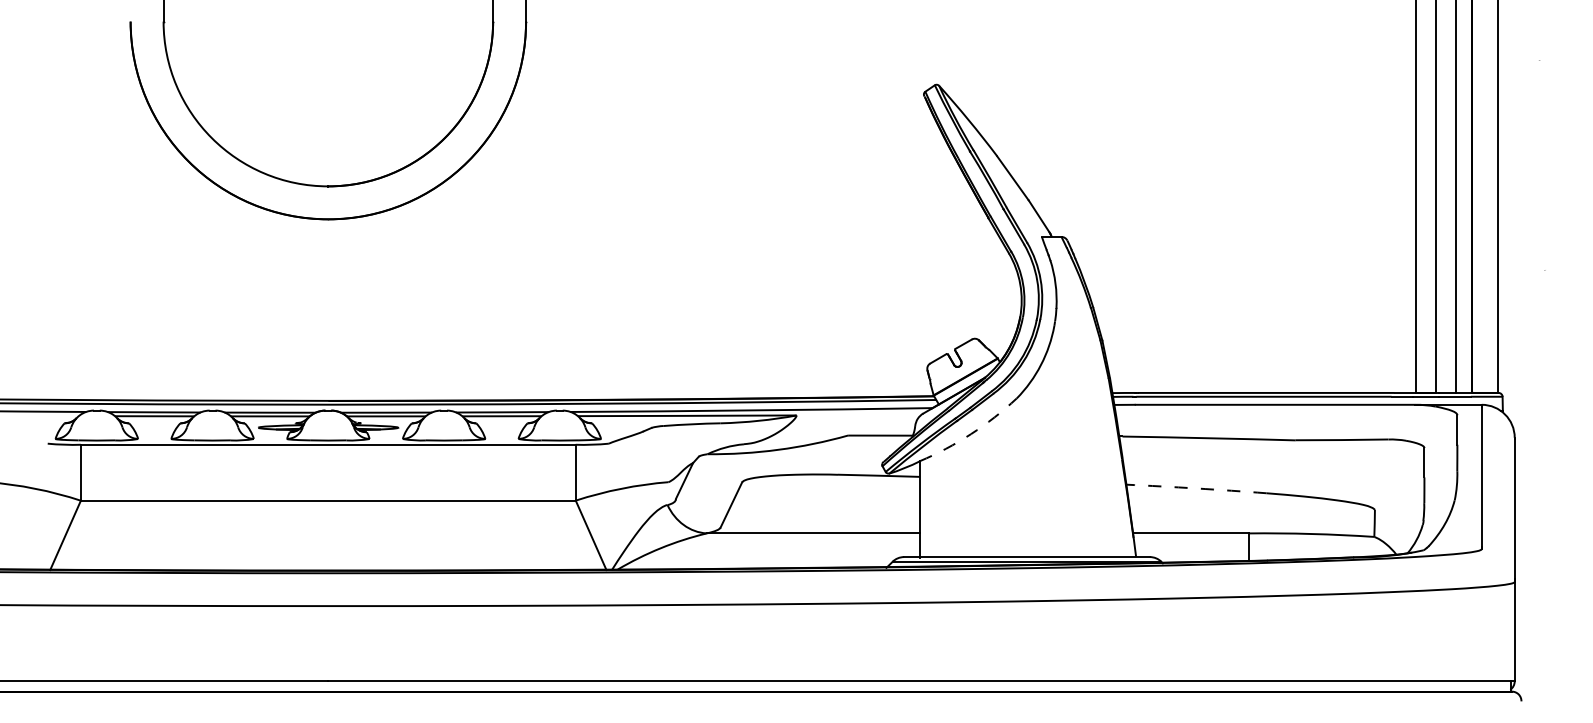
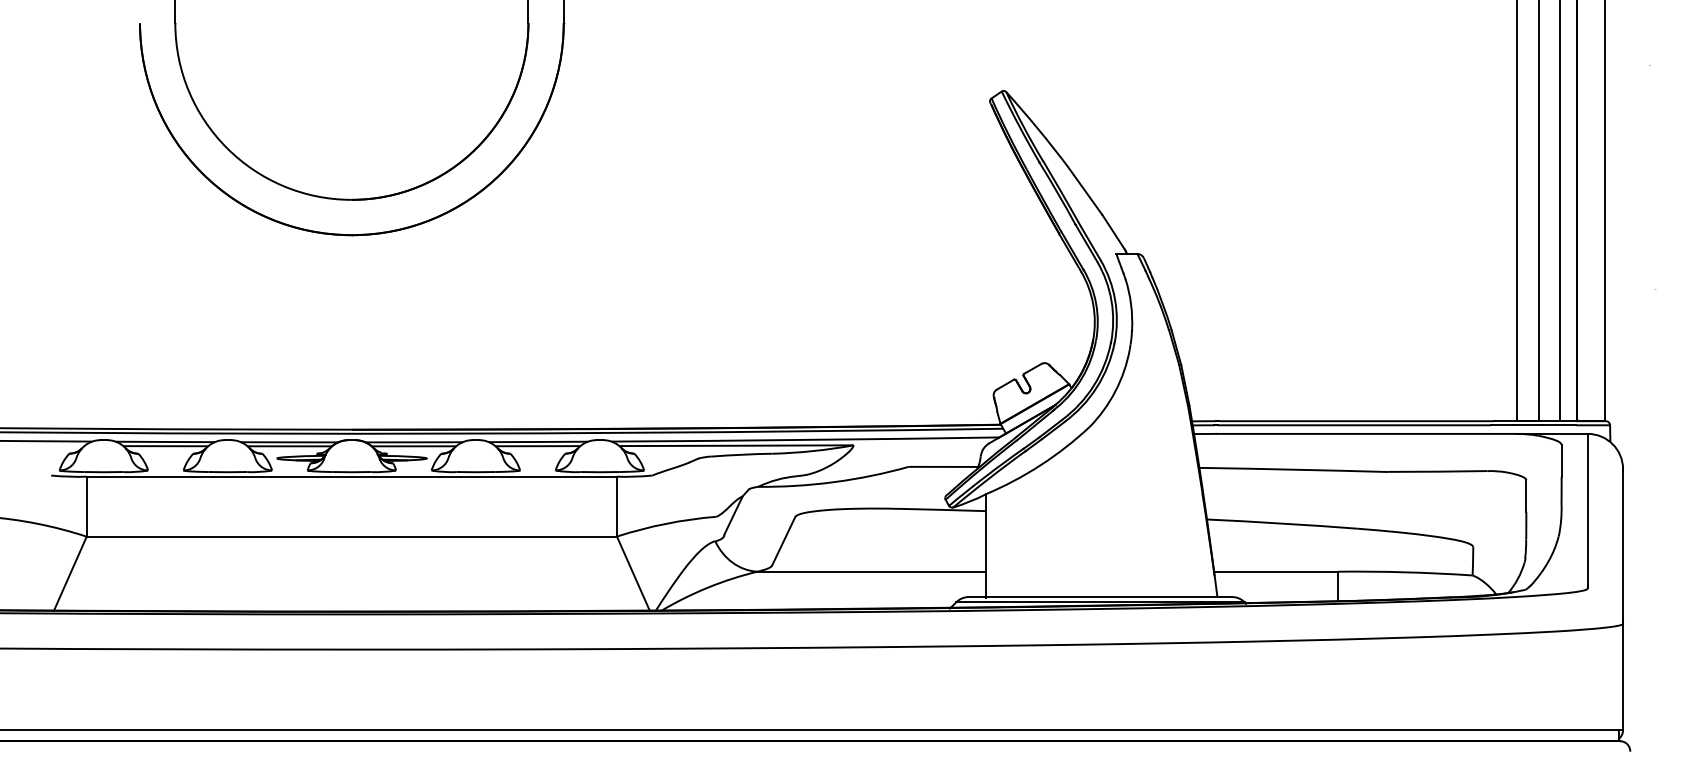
arc: (971, 434) -> (1041, 465), dashed -> solid
arc: (1196, 488) -> (1282, 523), dashed -> solid

